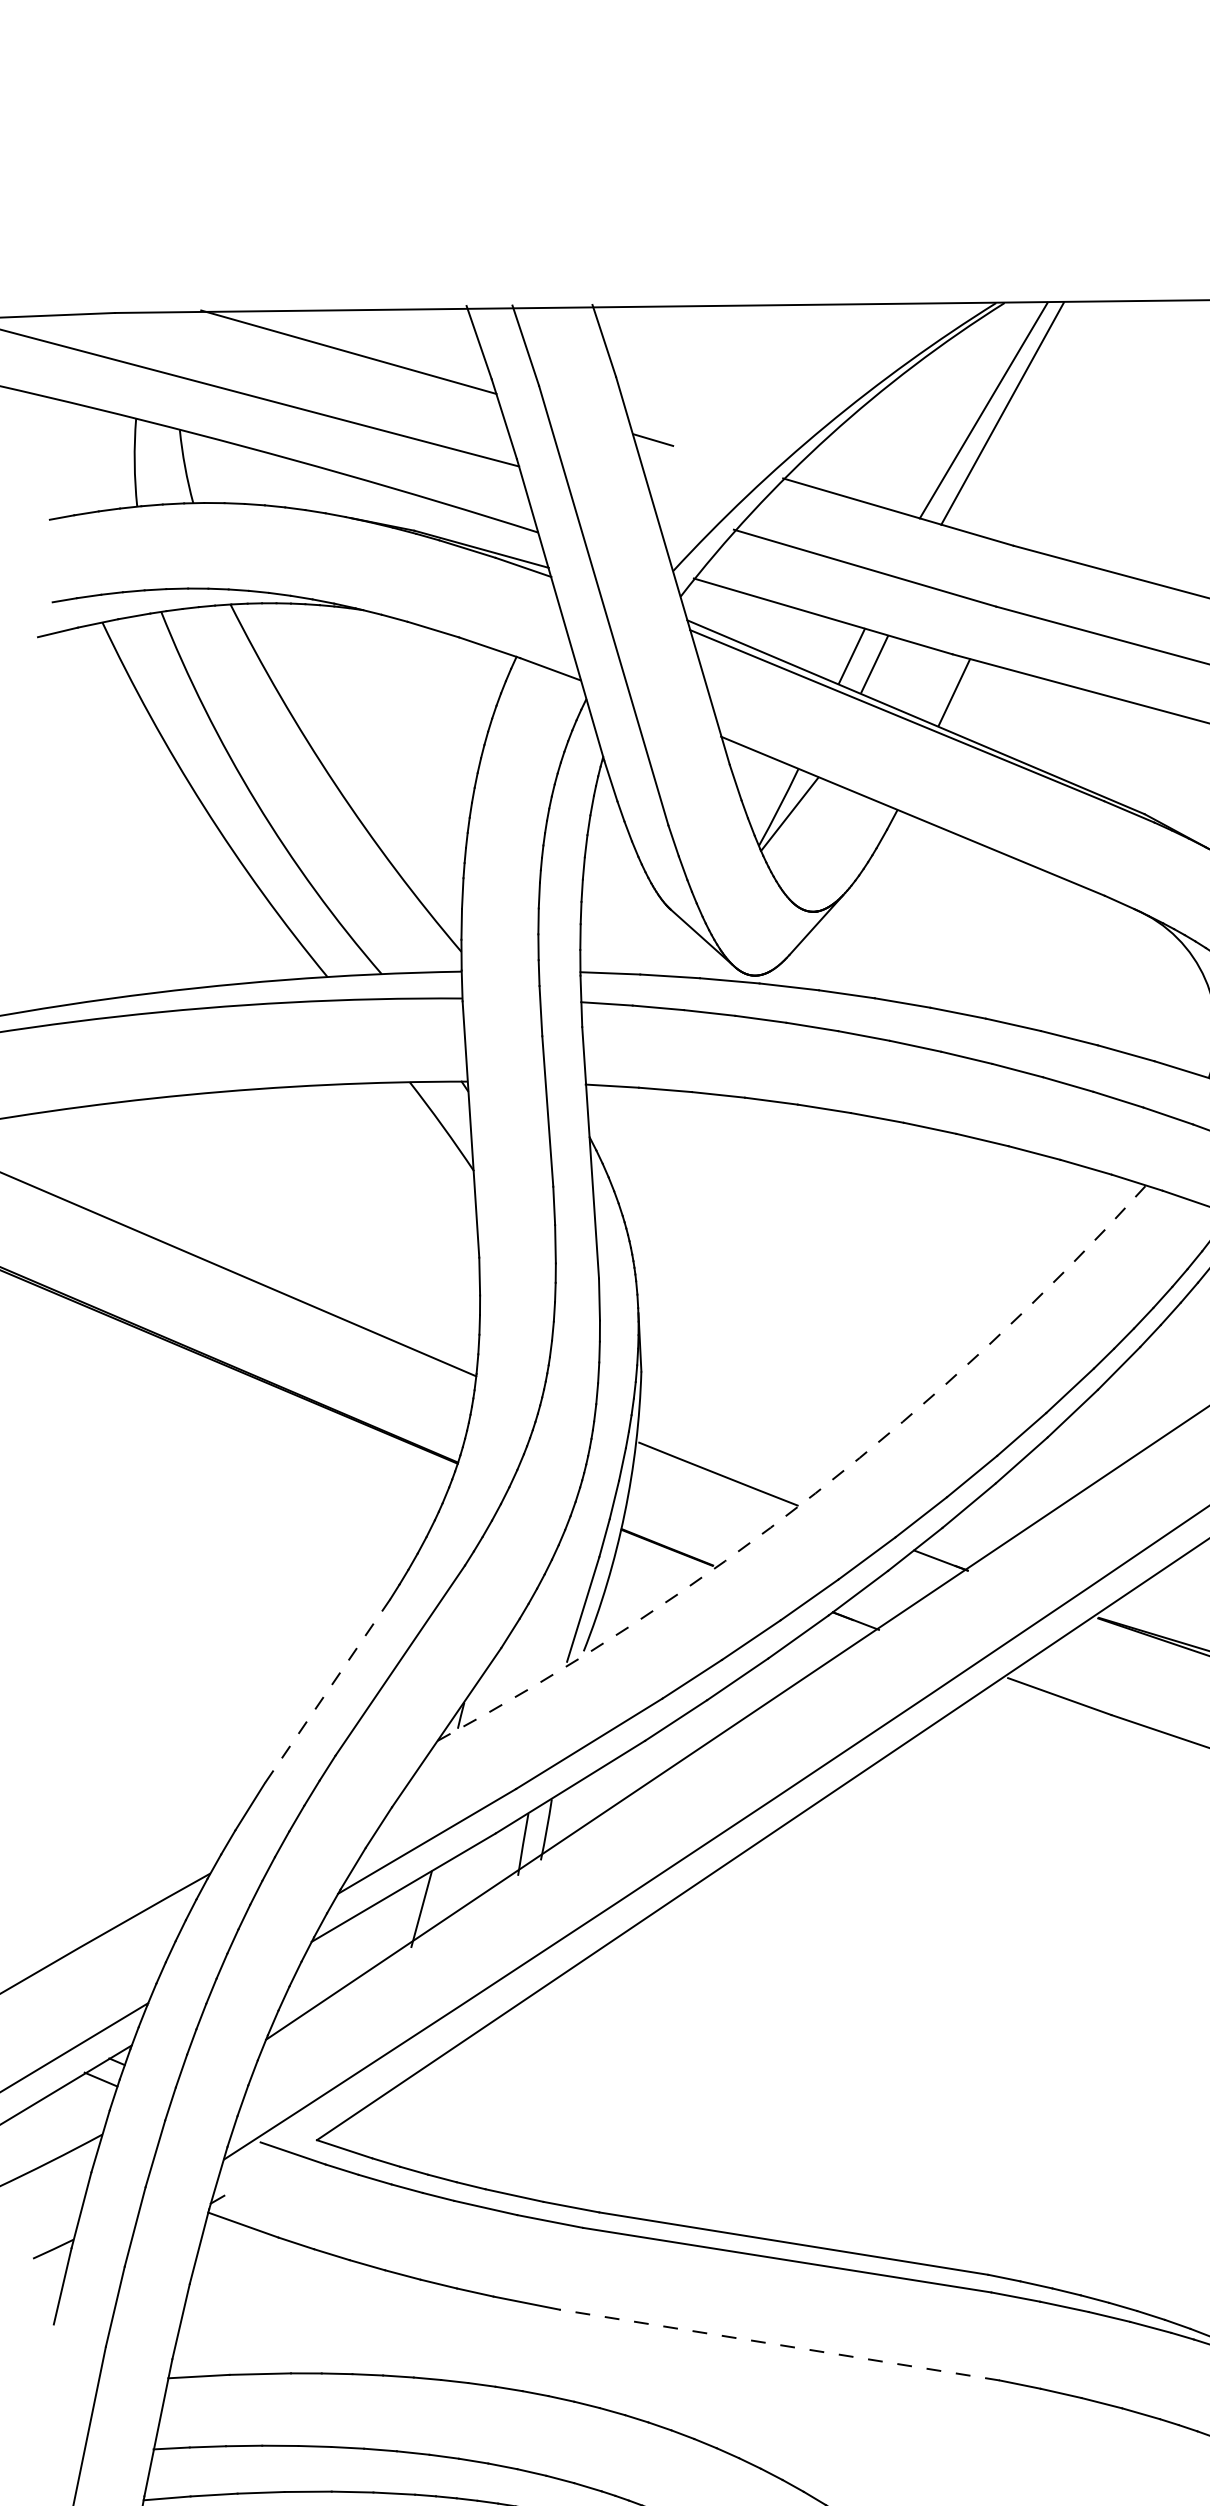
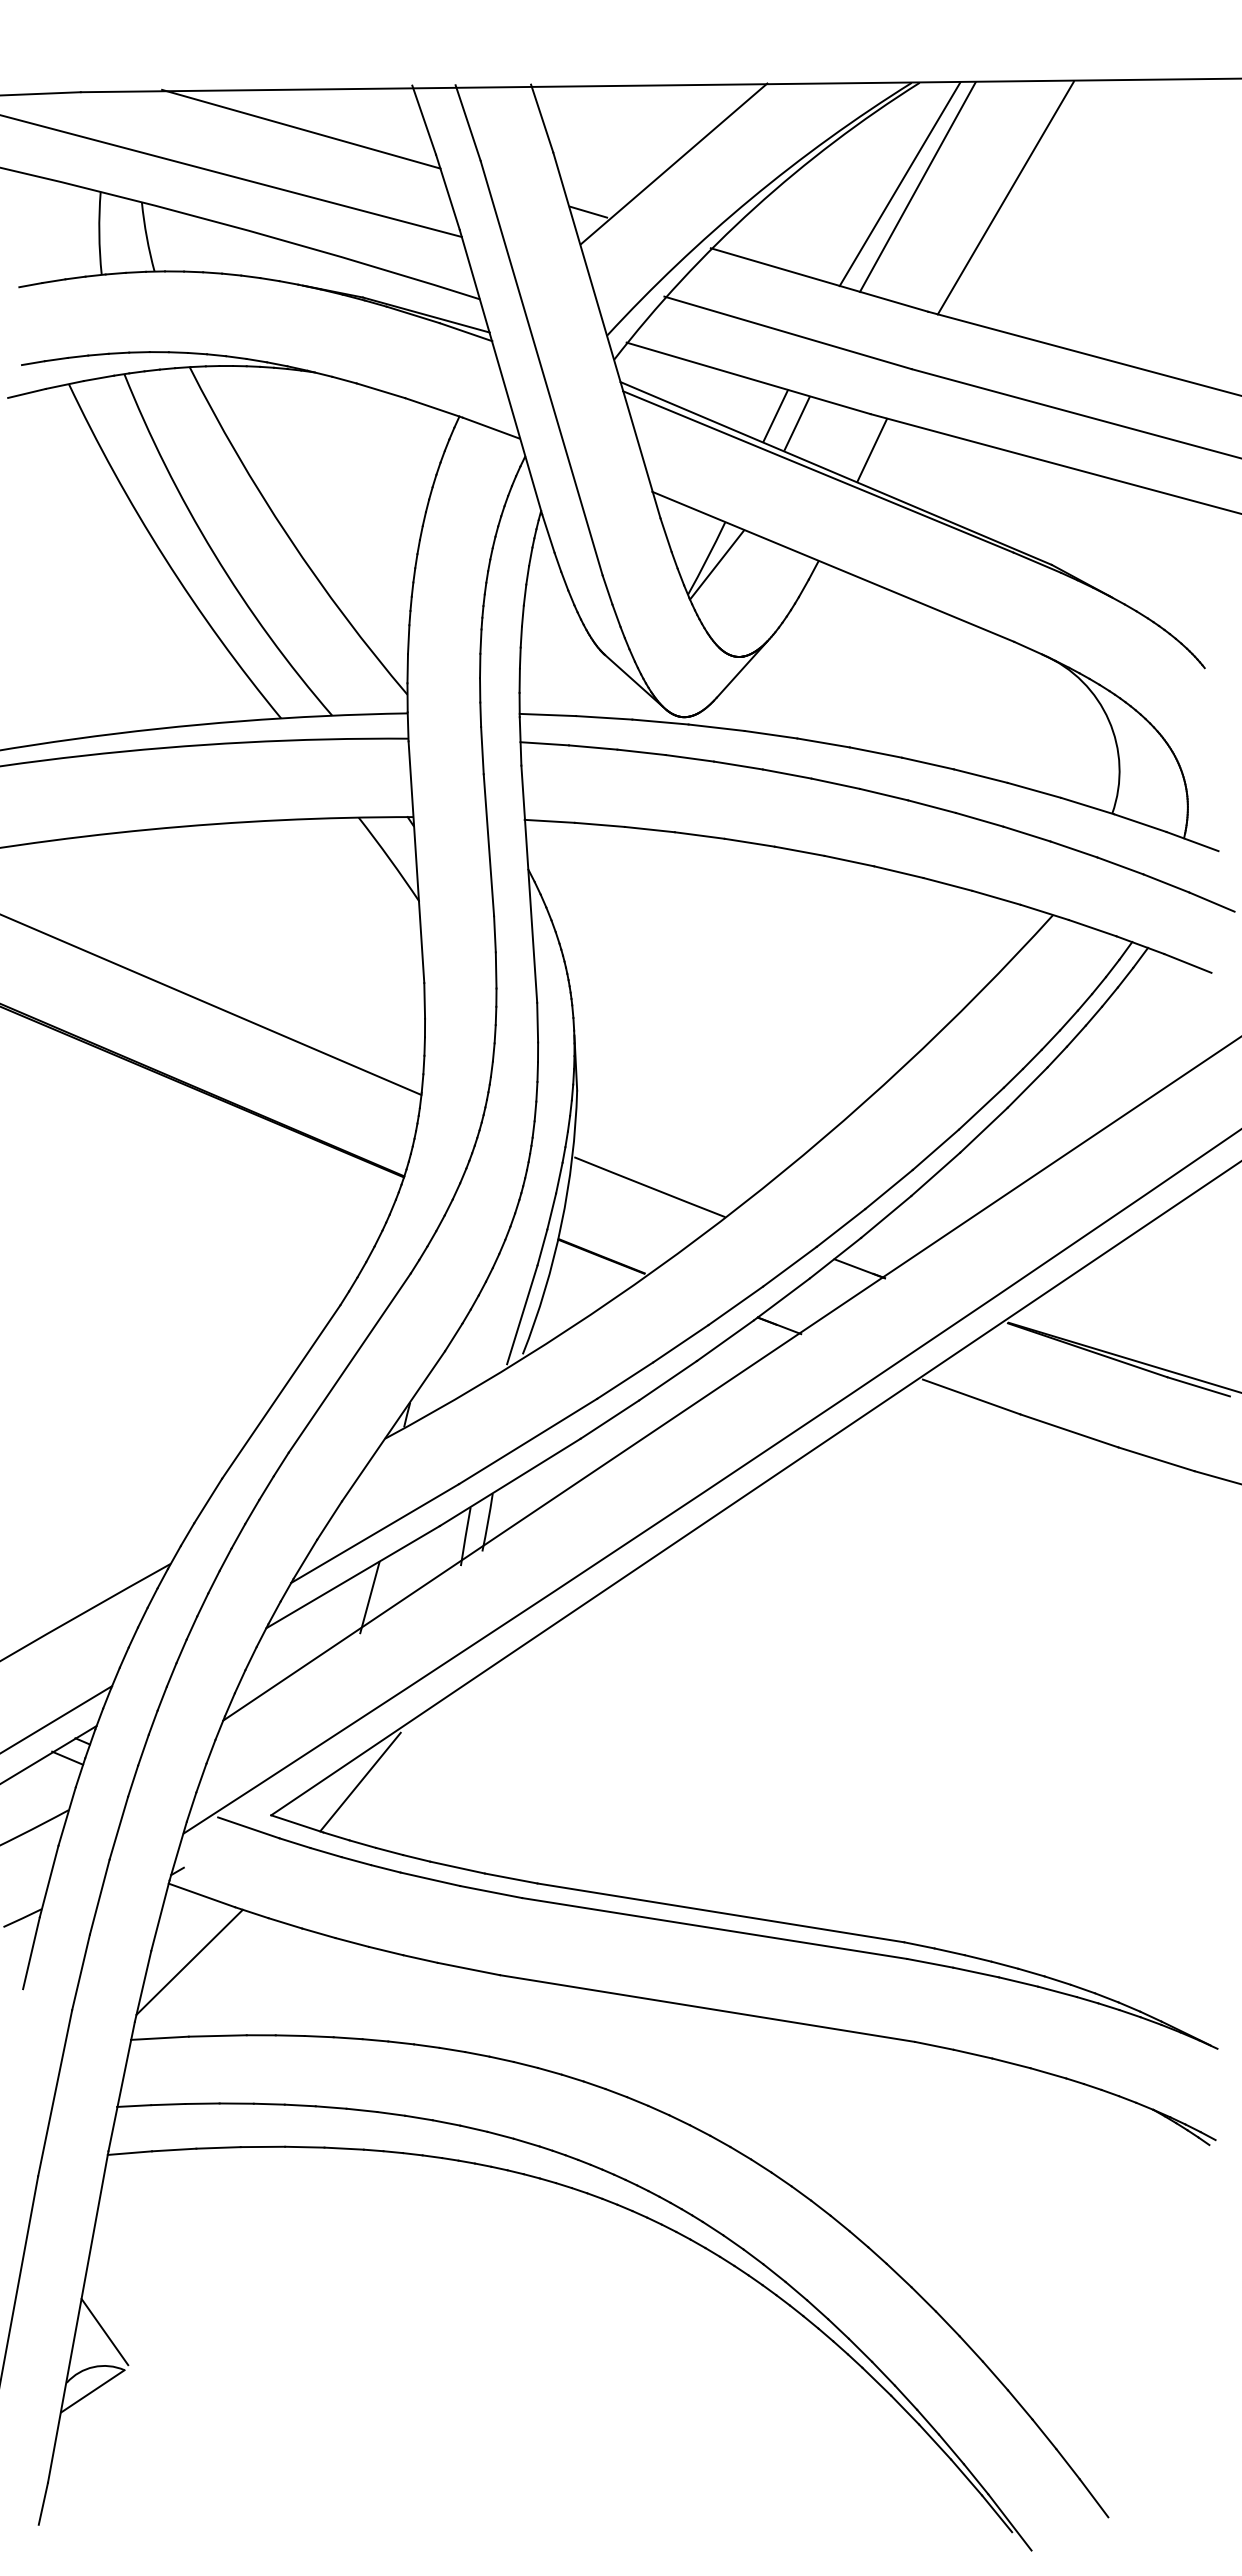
line: (744, 388) -> (674, 163), added
line: (1095, 424) -> (1005, 197), added
arc: (815, 1493) -> (741, 1205), dashed -> solid
line: (327, 1691) -> (281, 1392), dashed -> solid
line: (411, 2104) -> (360, 1781), added
line: (230, 2295) -> (189, 1961), added
line: (779, 2344) -> (707, 2008), dashed -> solid

